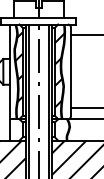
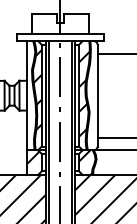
hatch: (38, 129) -> (59, 162), added

